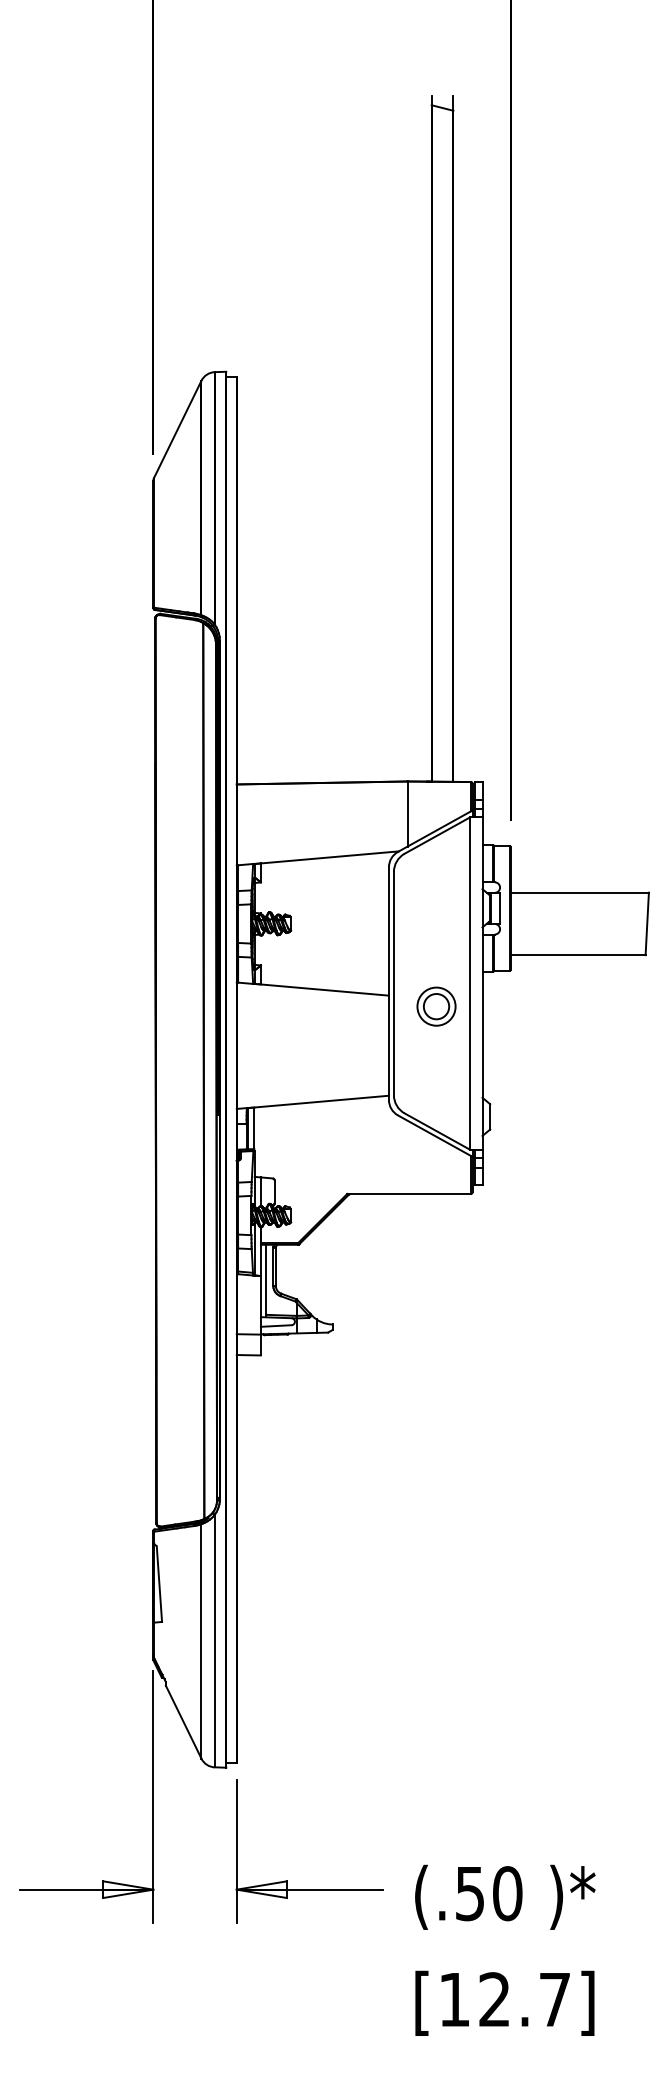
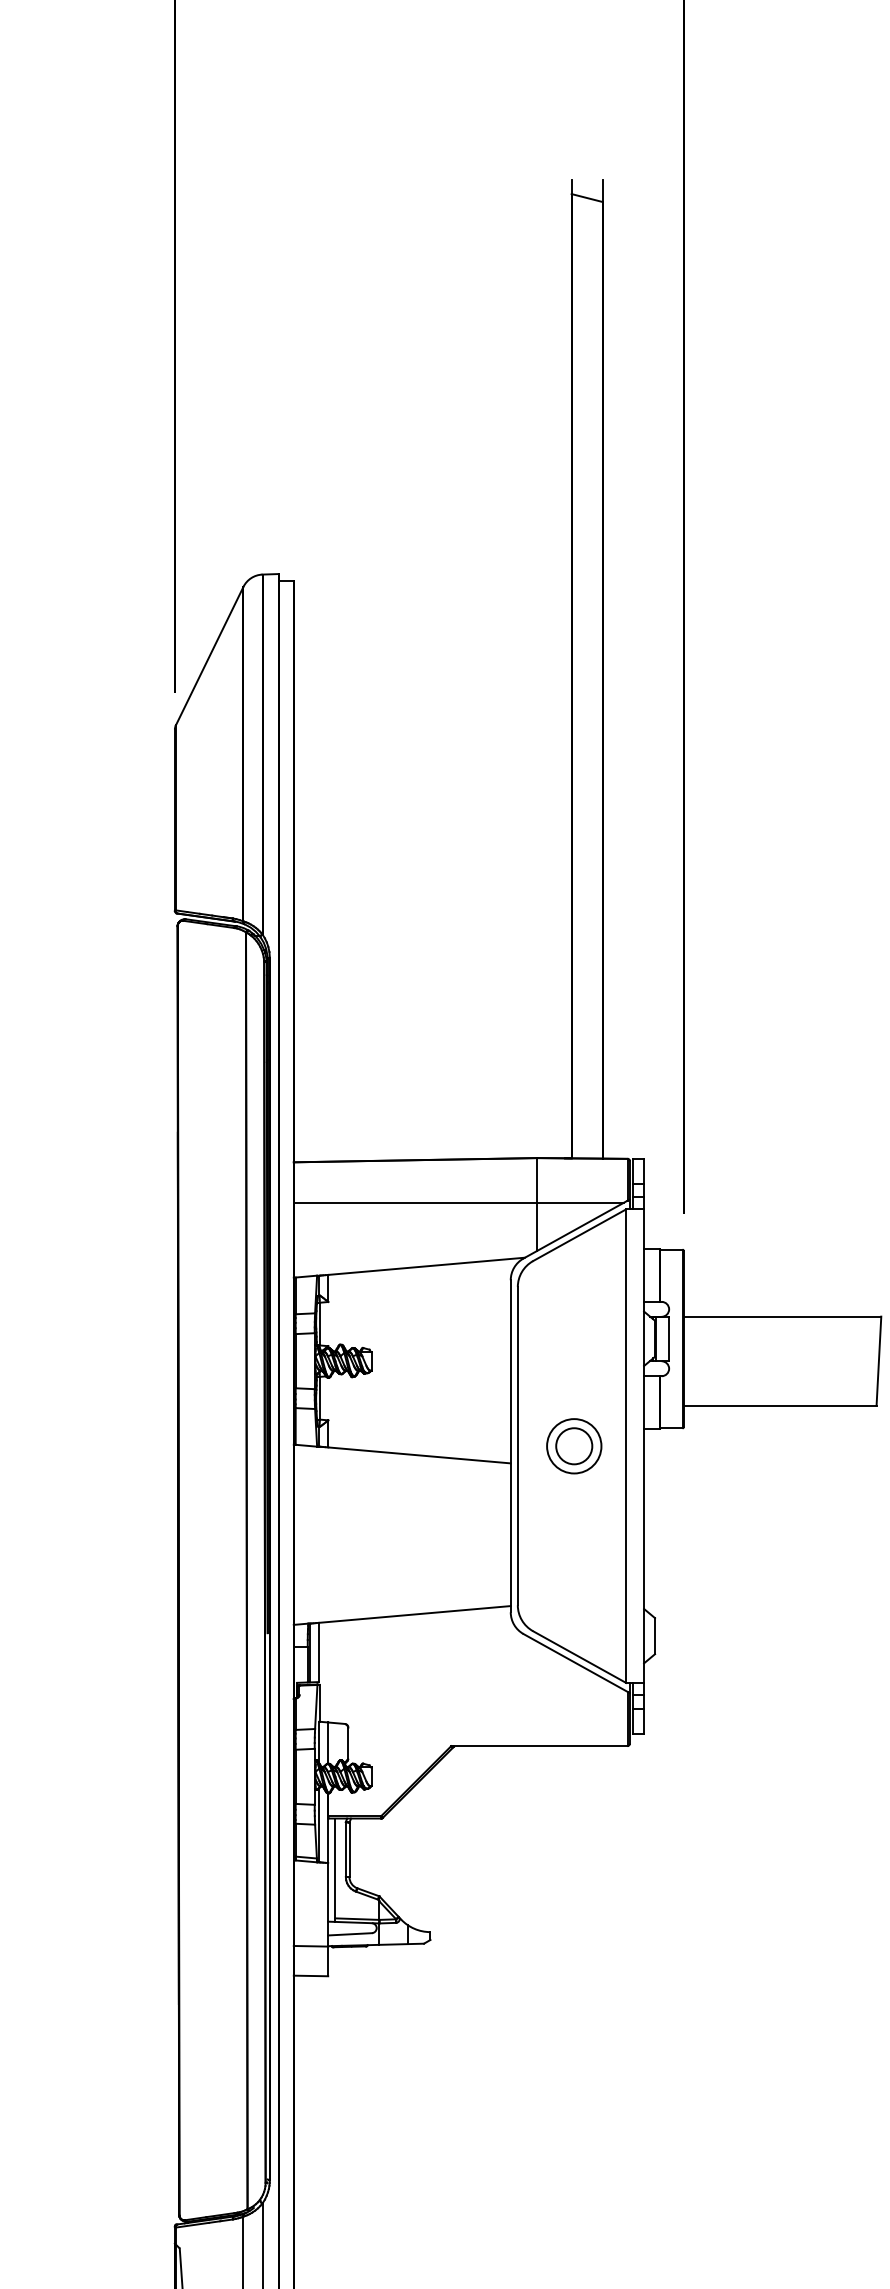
line: (352, 812) -> (458, 1202), added
part: (436, 1006) -> (574, 1446), moved

